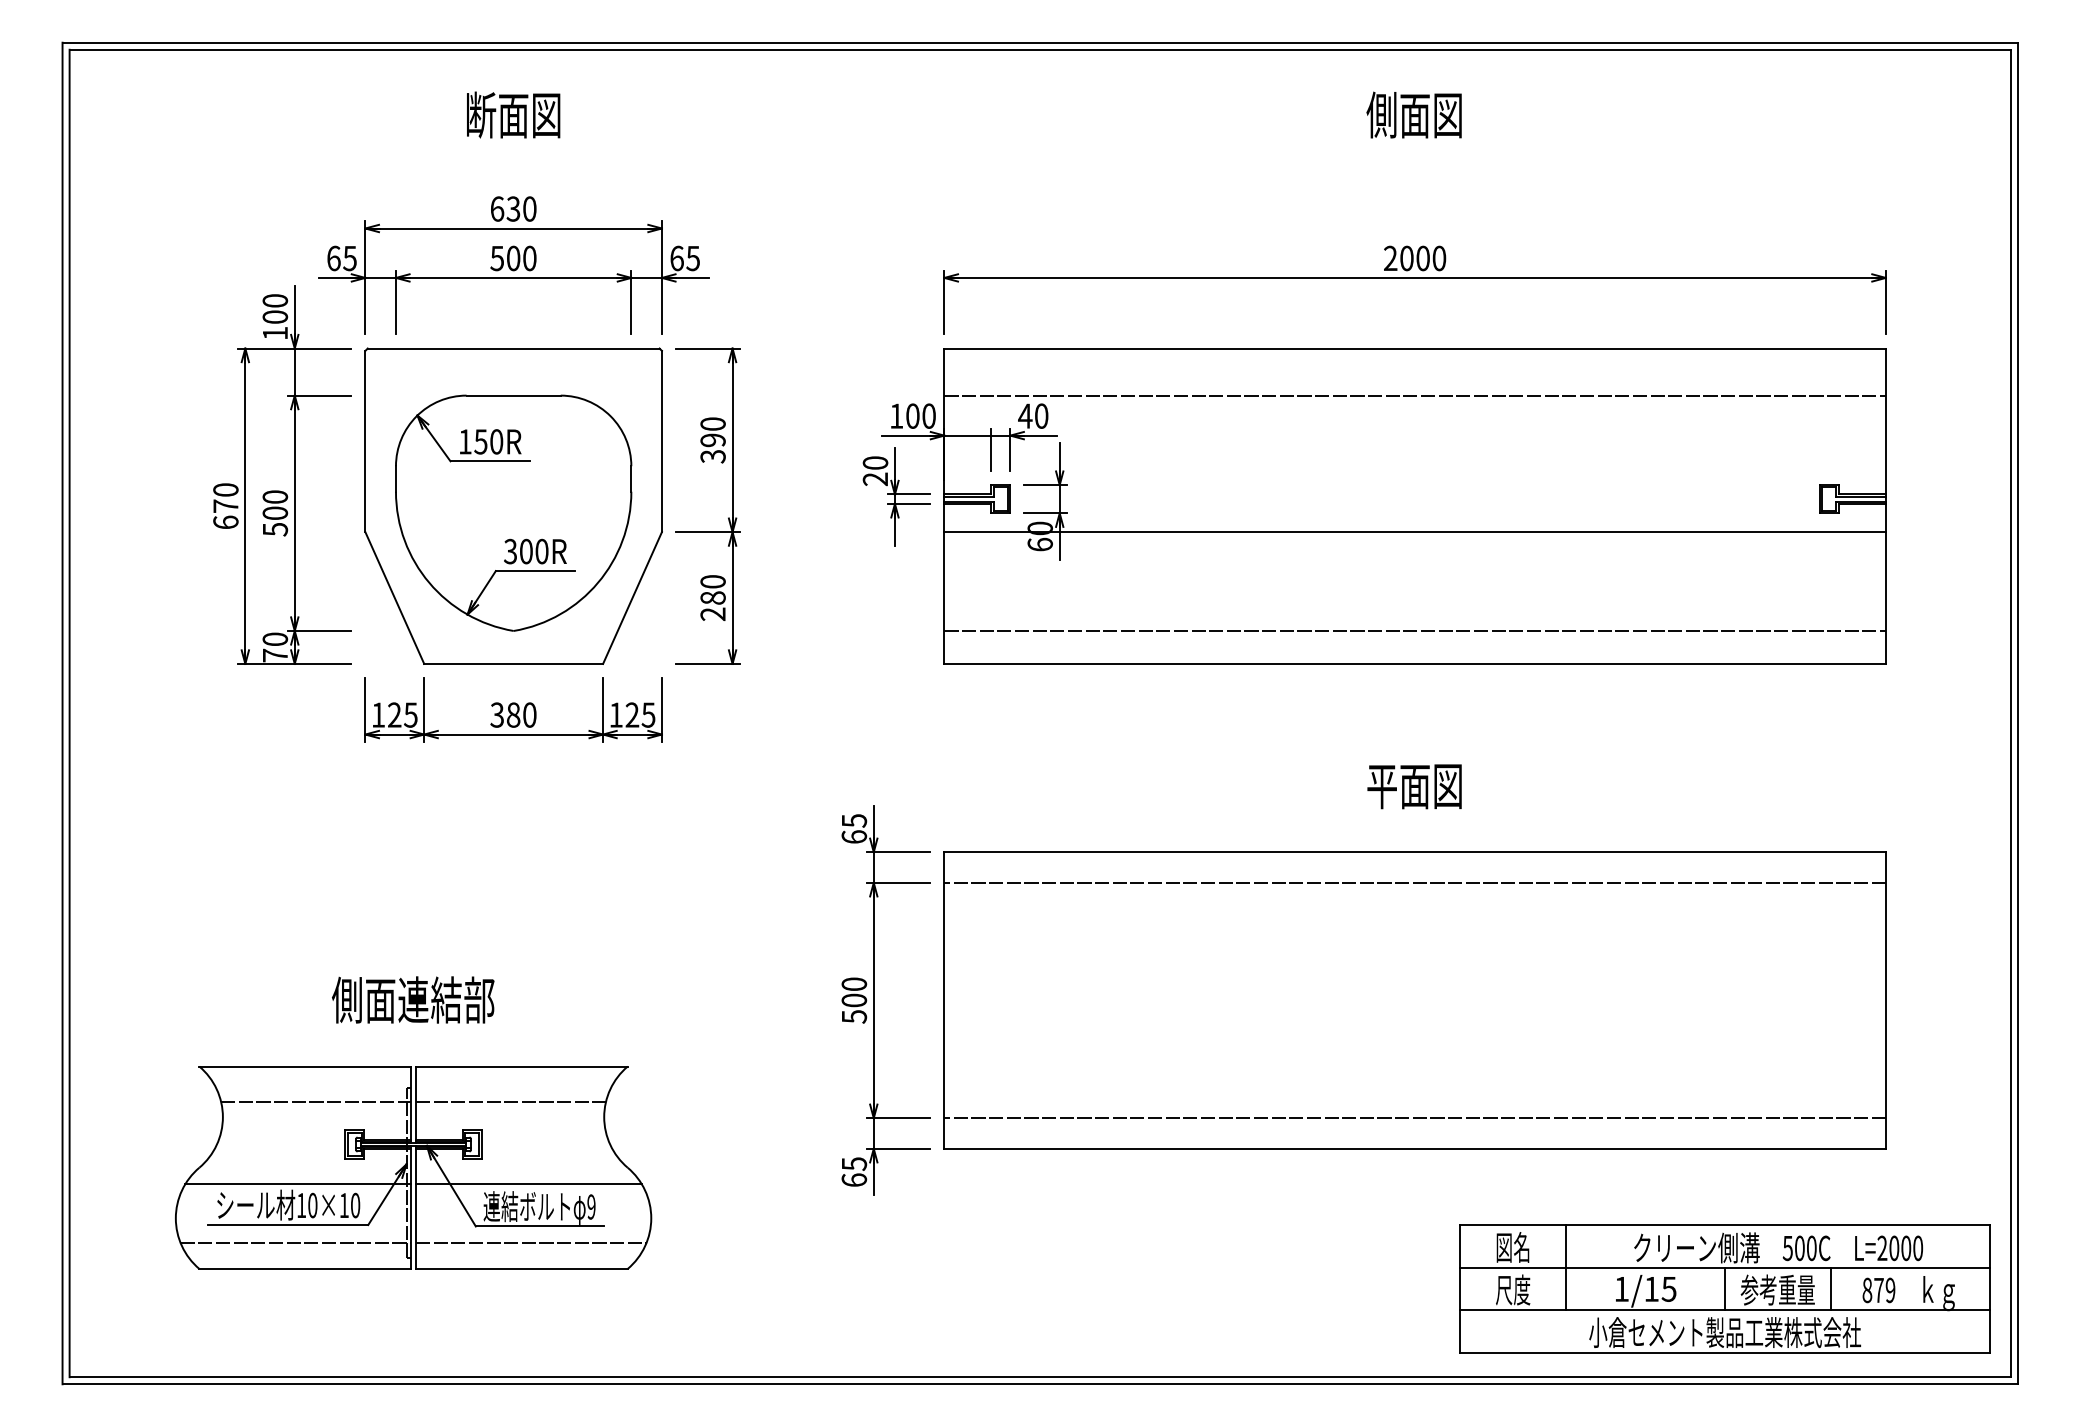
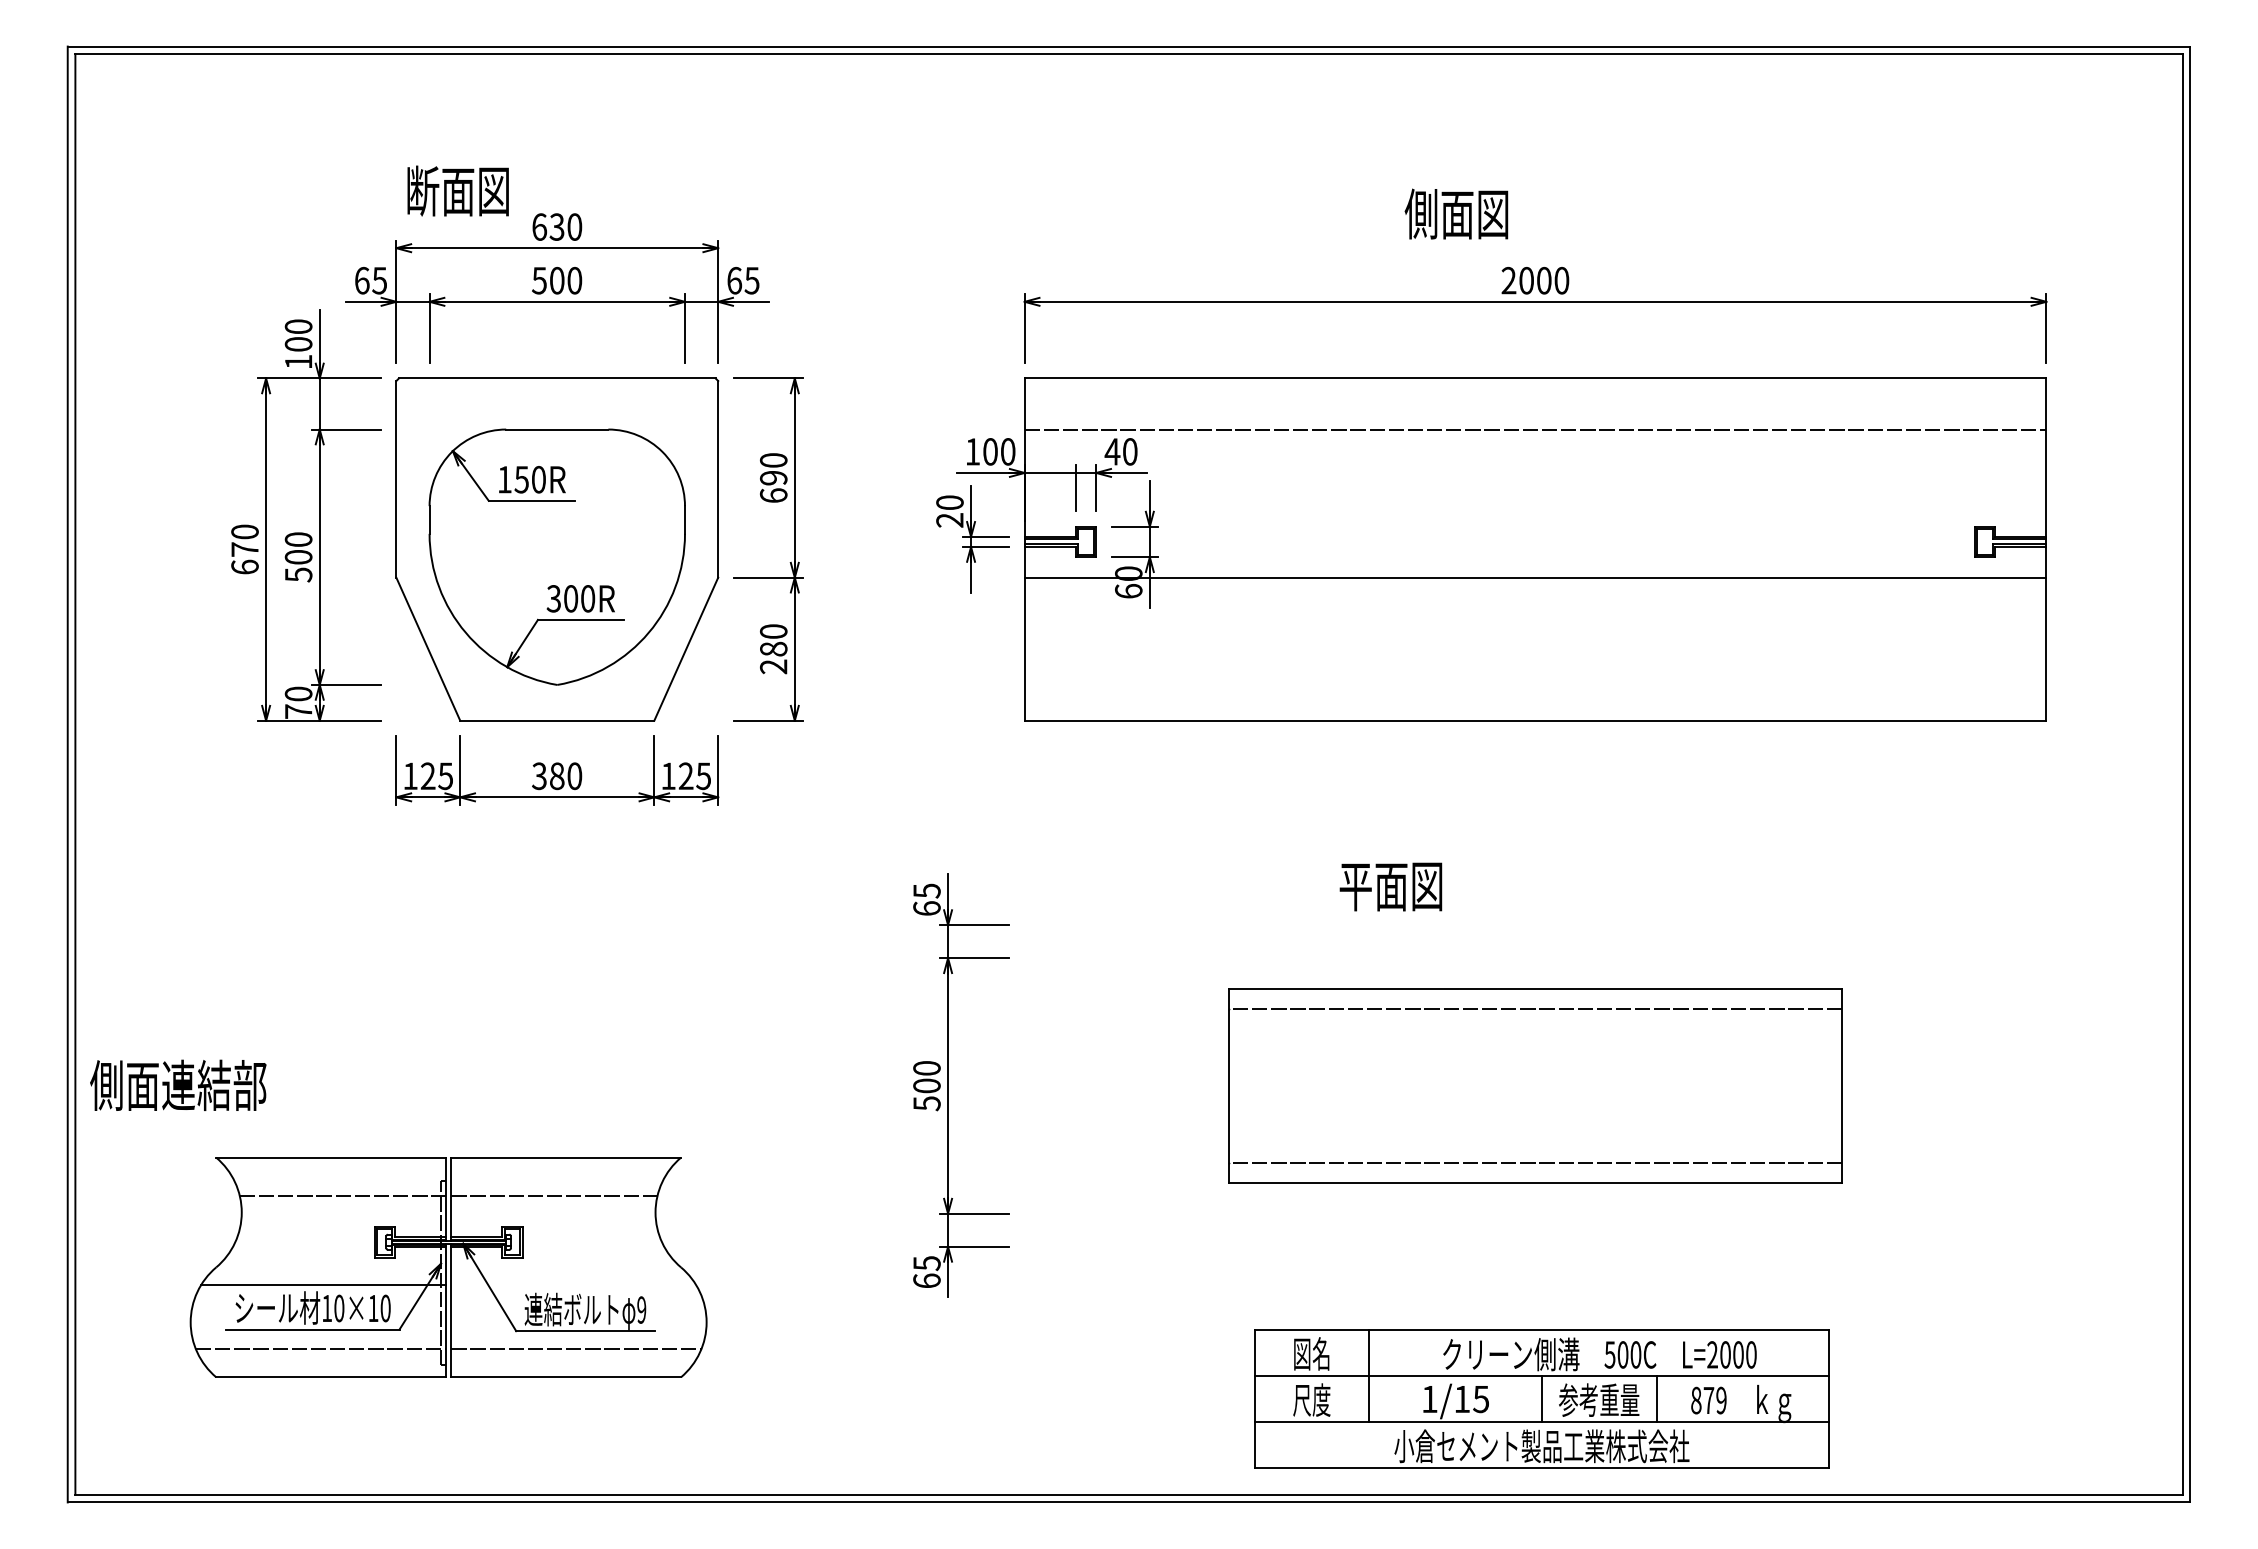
text: (512, 114) -> (457, 190), moved
text: (1414, 114) -> (1456, 213), moved
text: (712, 456) -> (773, 495), 390 -> 690
line: (1415, 630) -> (1535, 684), removed
text: (1414, 786) -> (1390, 886), moved
text: (413, 999) -> (178, 1084), moved
part: (1415, 1000) -> (1535, 1085), size x0.6
line: (528, 1184) -> (573, 1285), removed
part: (1724, 1288) -> (1541, 1398), moved

